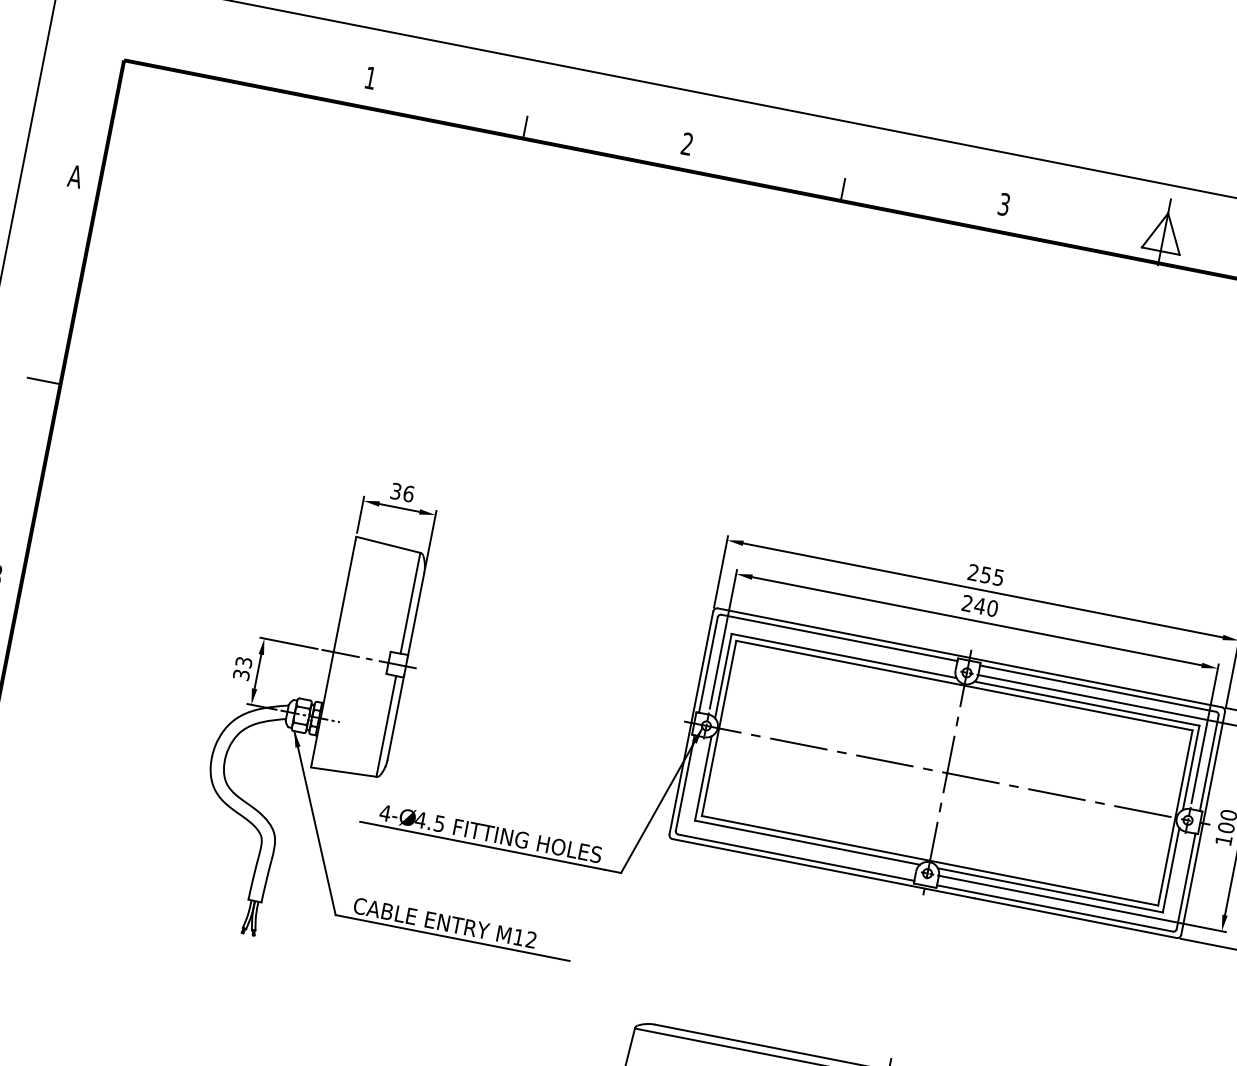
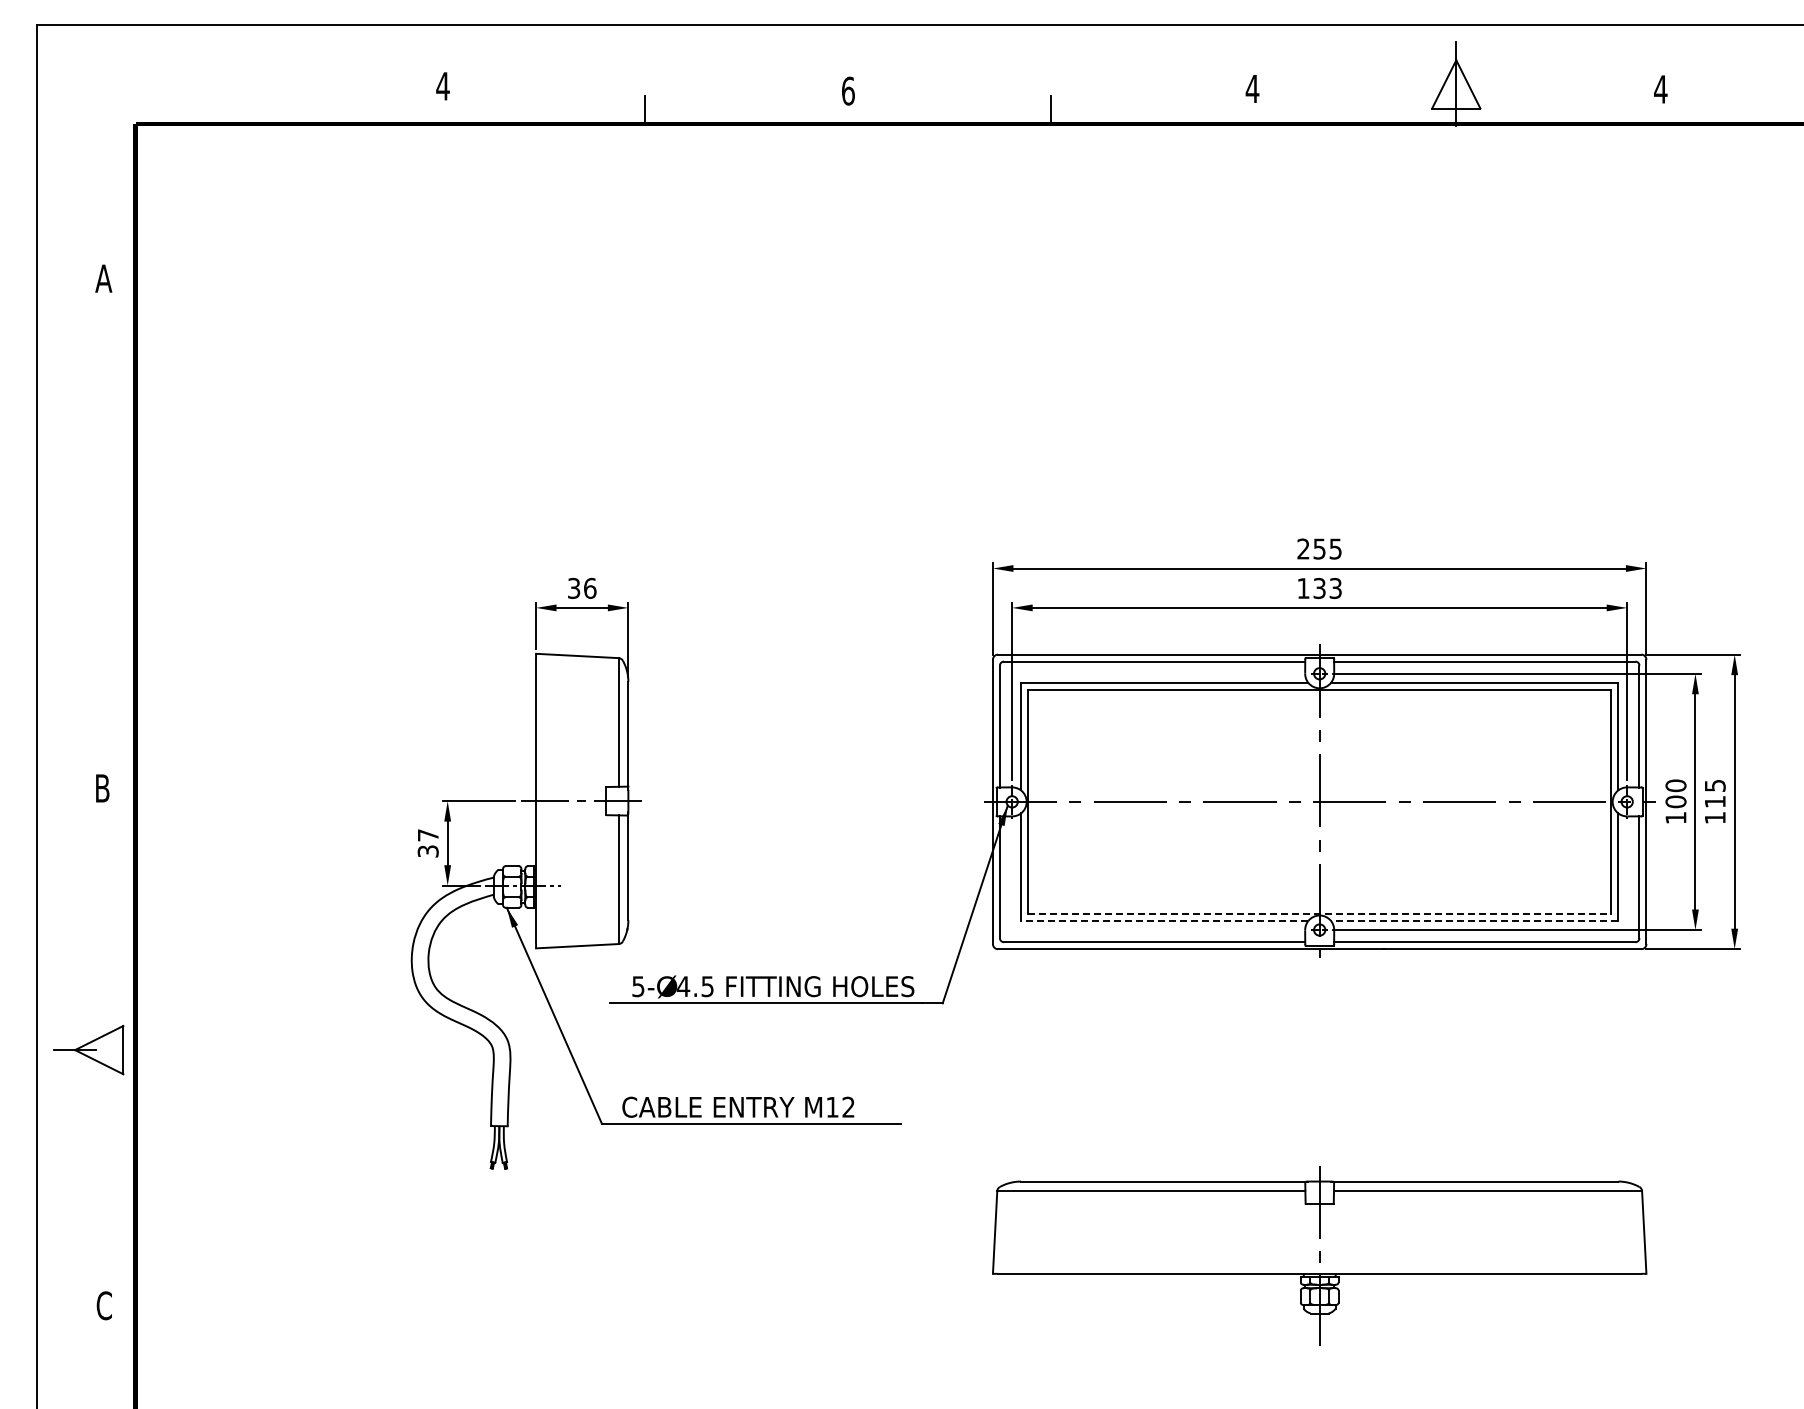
text: (370, 78) -> (442, 86), 1 -> 4
text: (687, 143) -> (848, 90), 2 -> 6
text: (1004, 204) -> (1252, 88), 3 -> 4
line: (44, 380) -> (114, 537), removed
text: (979, 606) -> (1319, 588), 240 -> 133
text: (243, 662) -> (427, 835), 33 -> 37
text: (385, 813) -> (638, 986), 4- -> 5-
line: (807, 843) -> (1164, 921), solid -> dashed
line: (930, 860) -> (1320, 913), solid -> dashed
line: (1050, 890) -> (1474, 921), solid -> dashed

